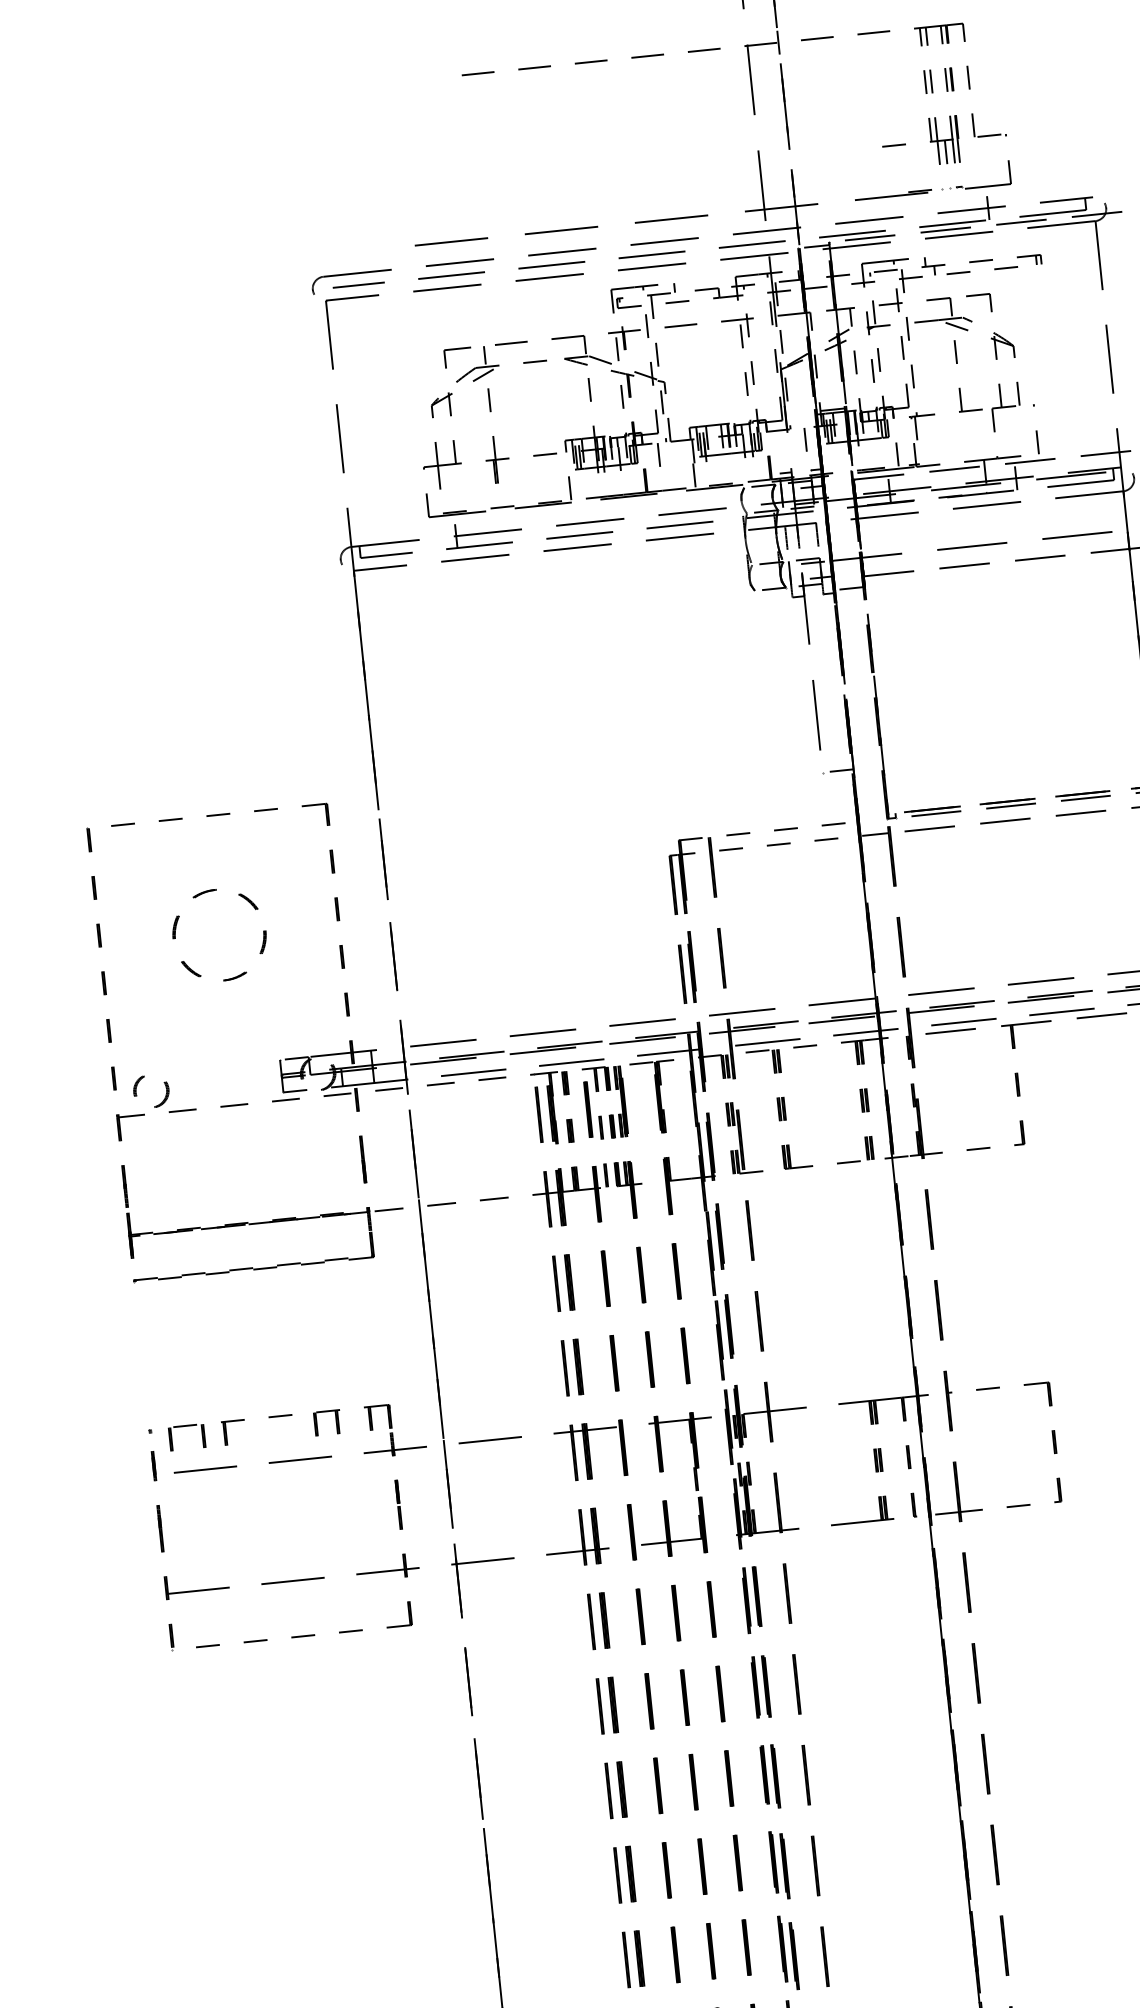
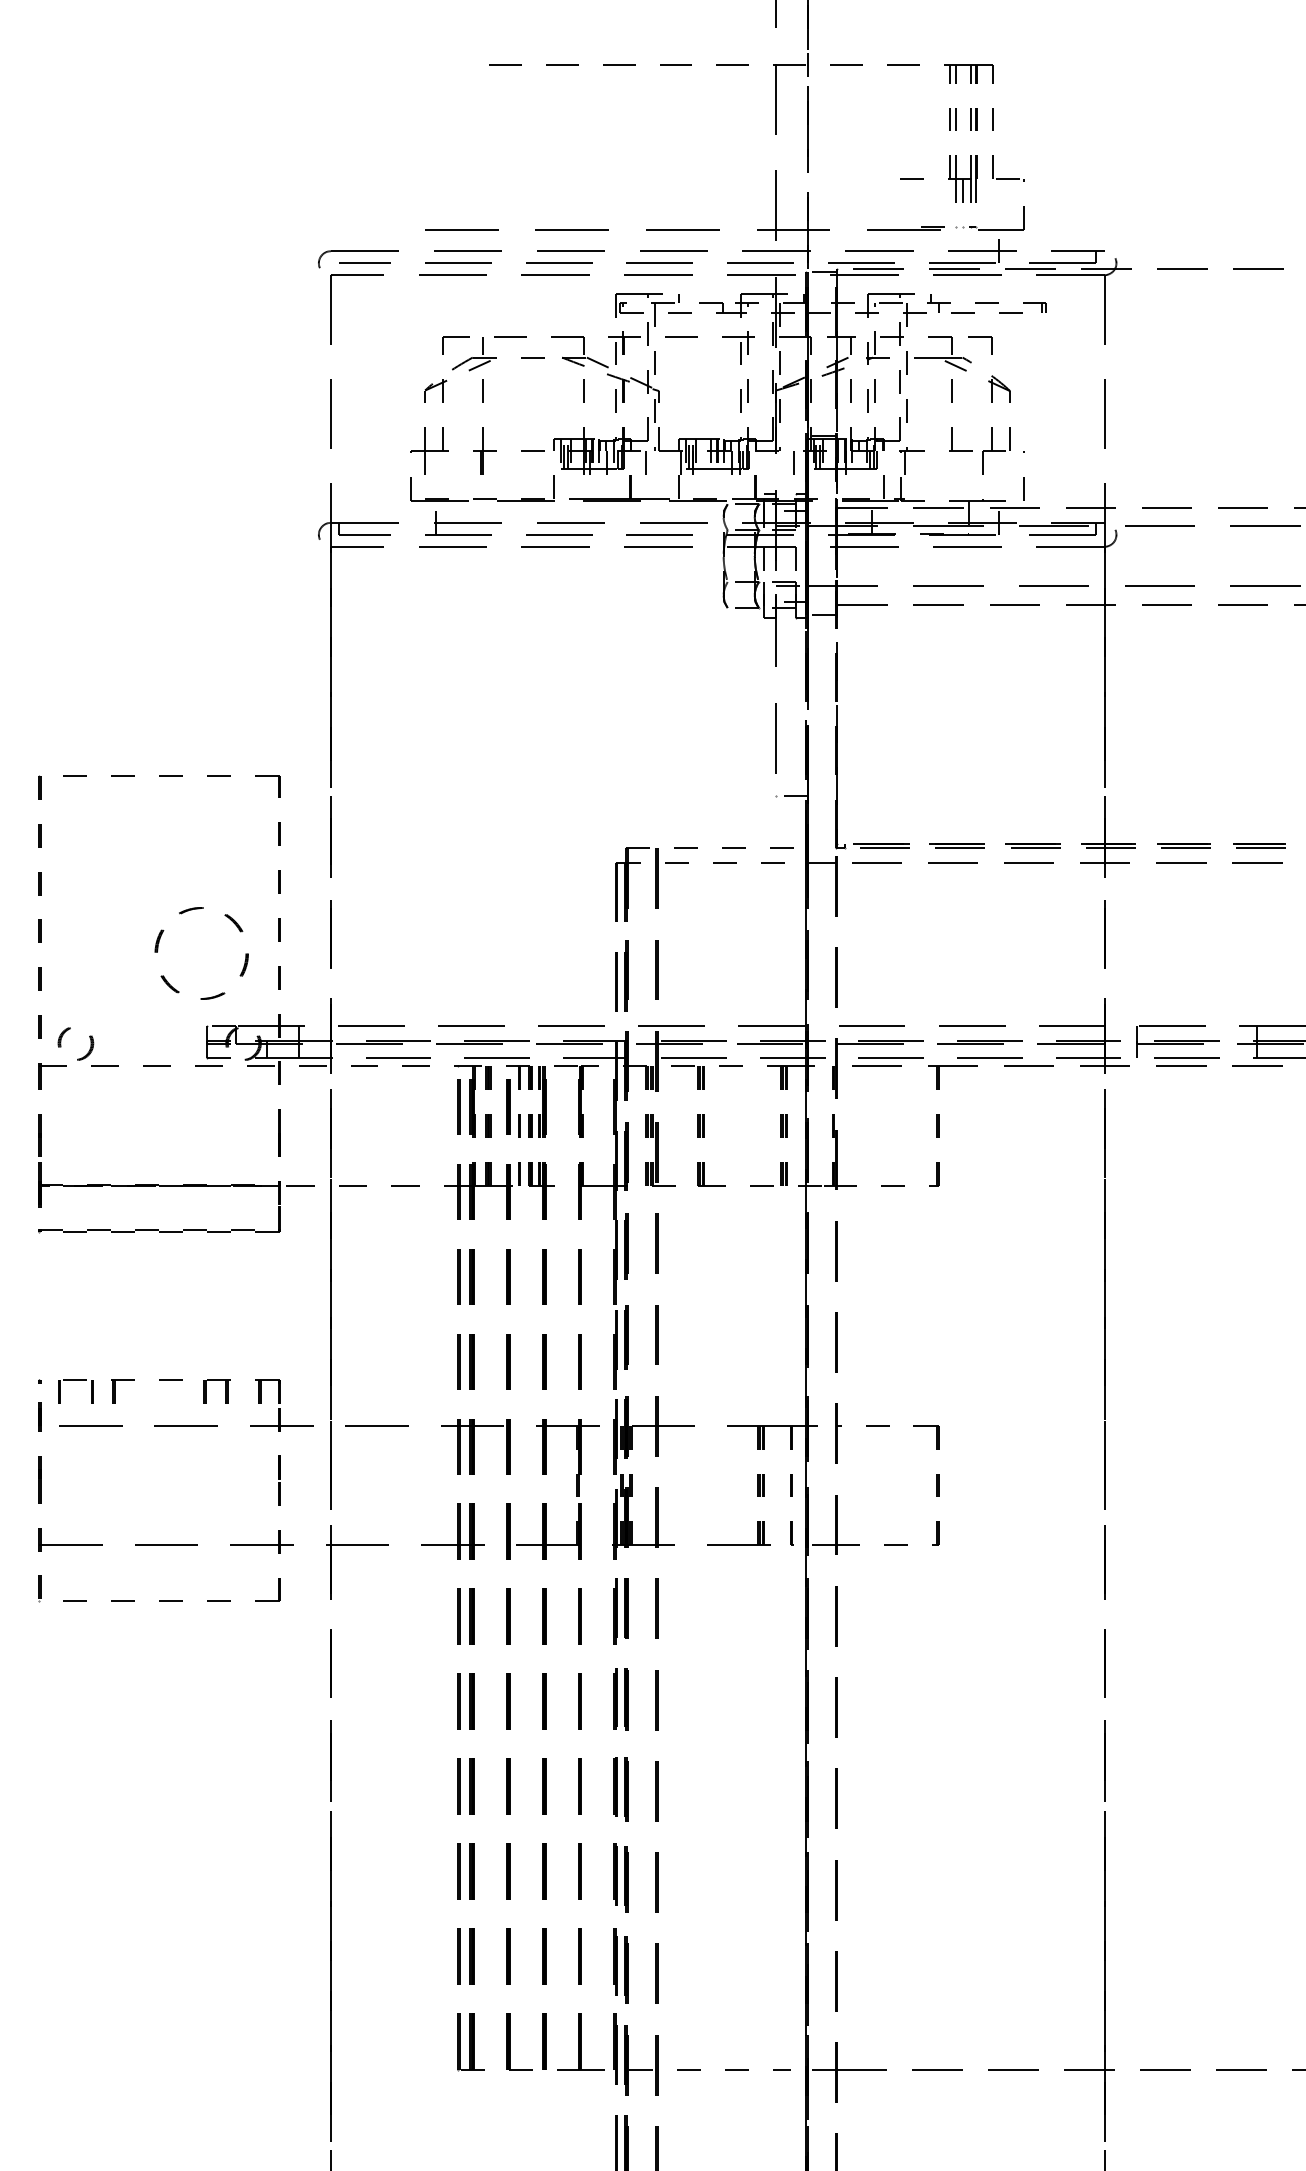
part: (176, 936) -> (158, 950), moved

